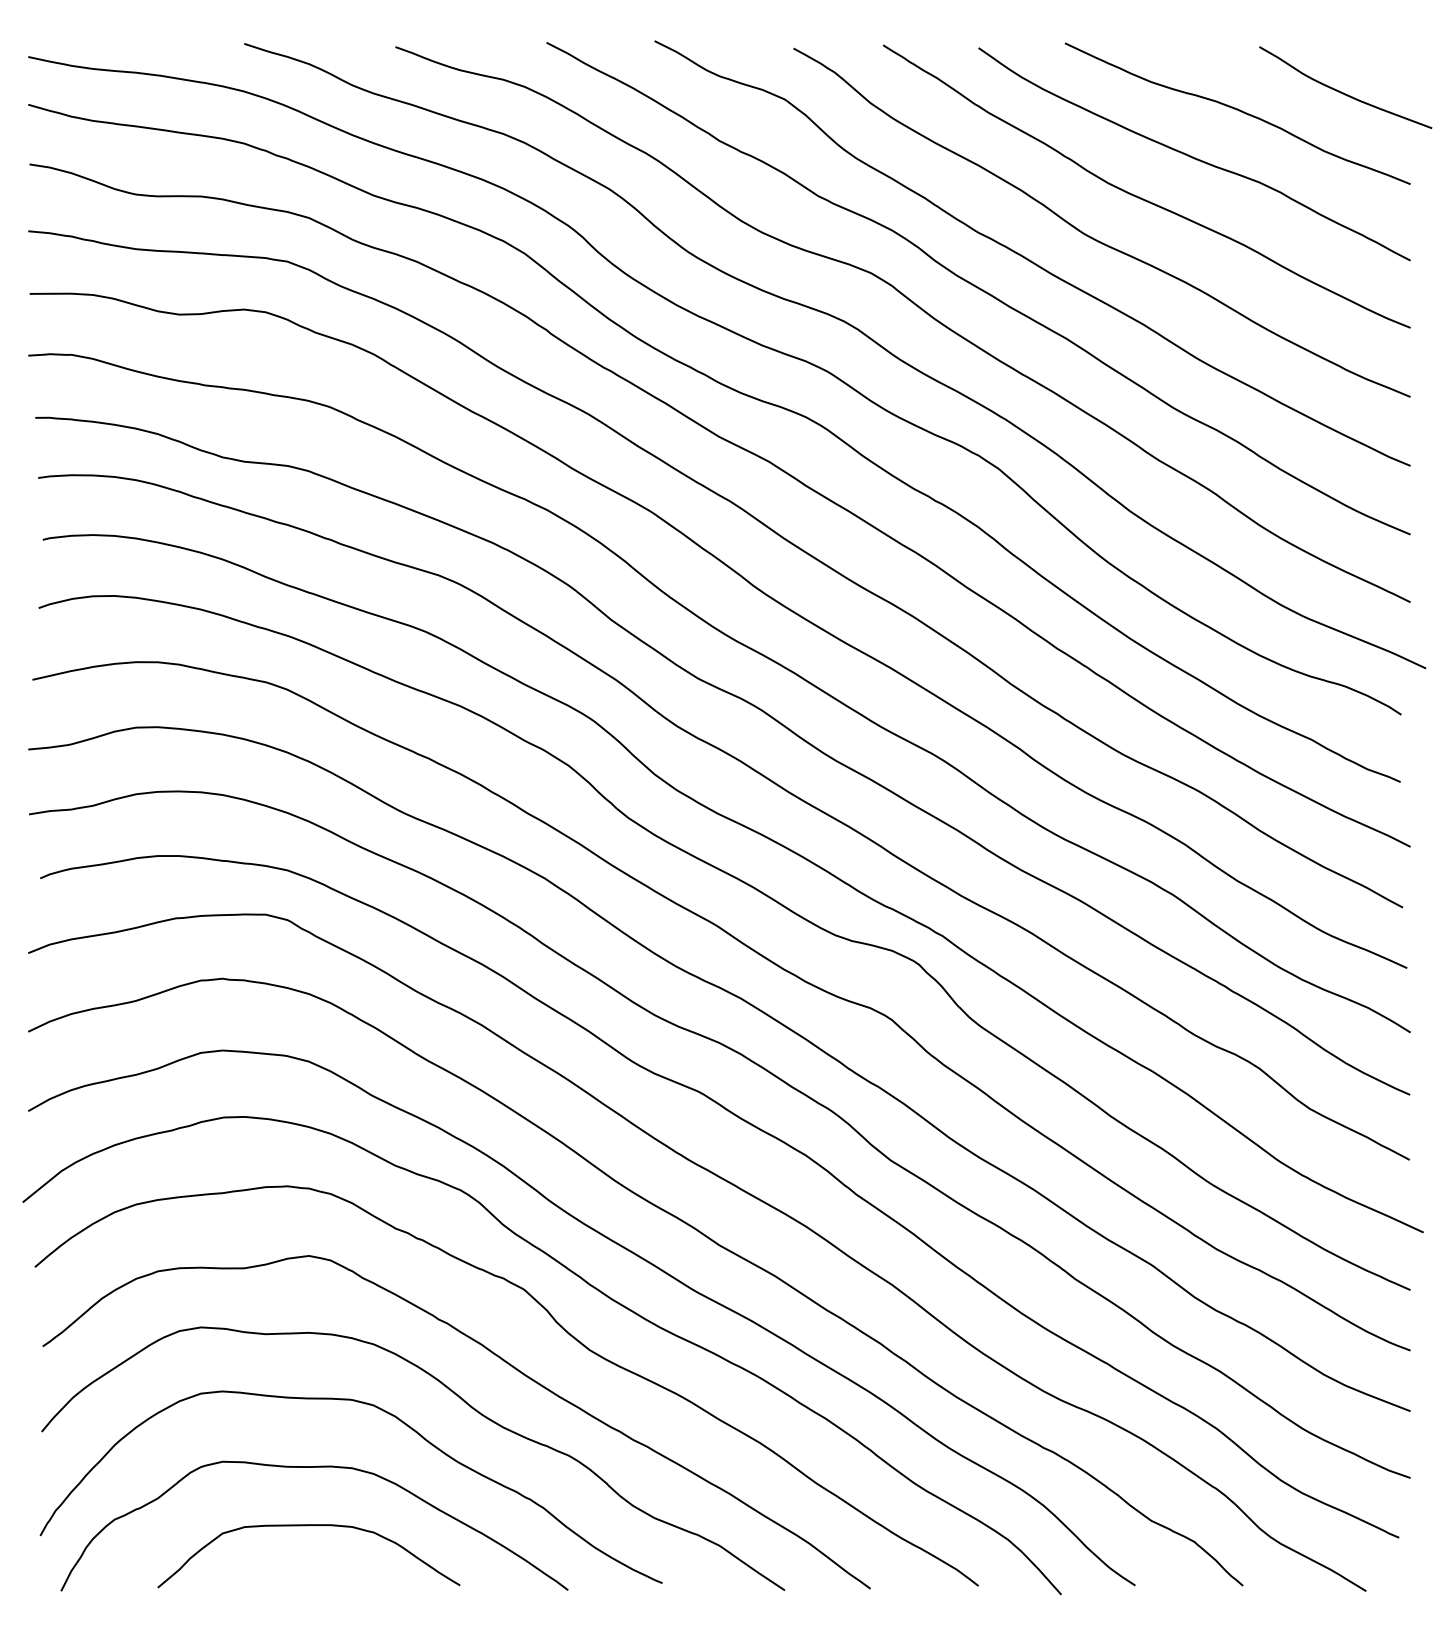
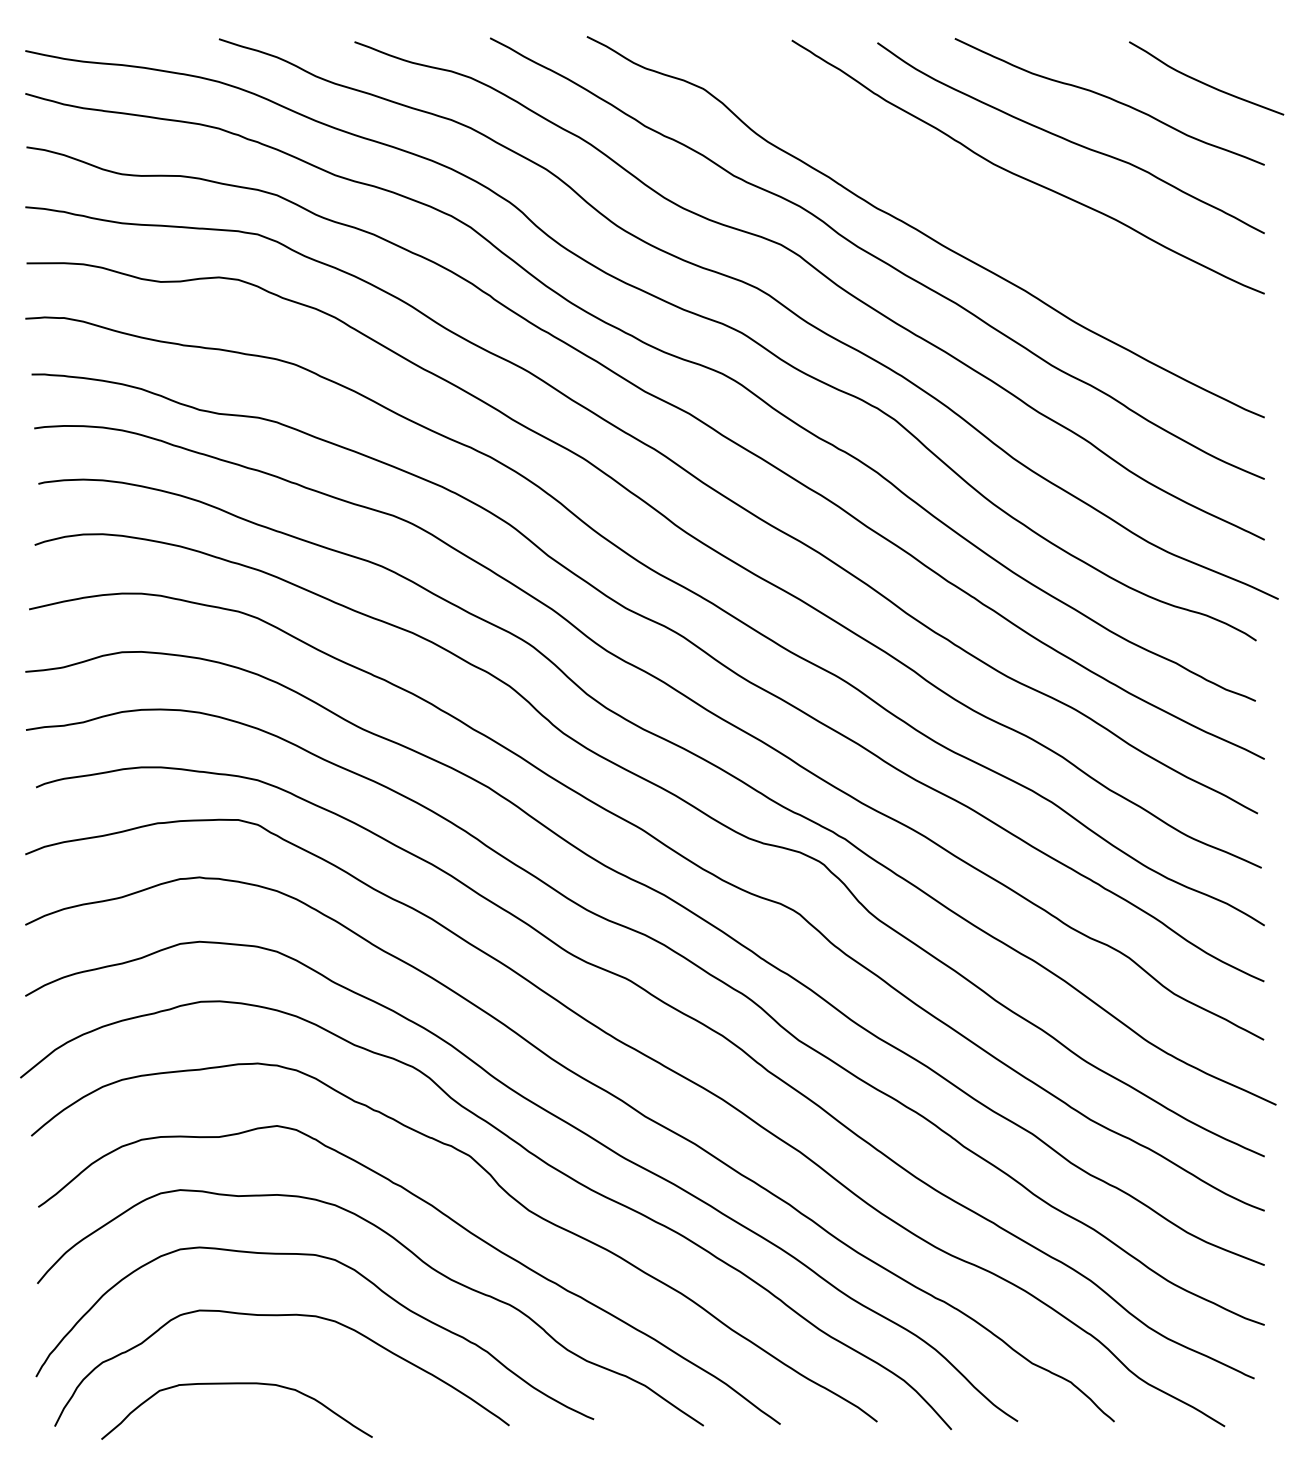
curve: (1094, 238) -> (981, 213), removed
curve: (308, 1526) -> (236, 1384), moved

